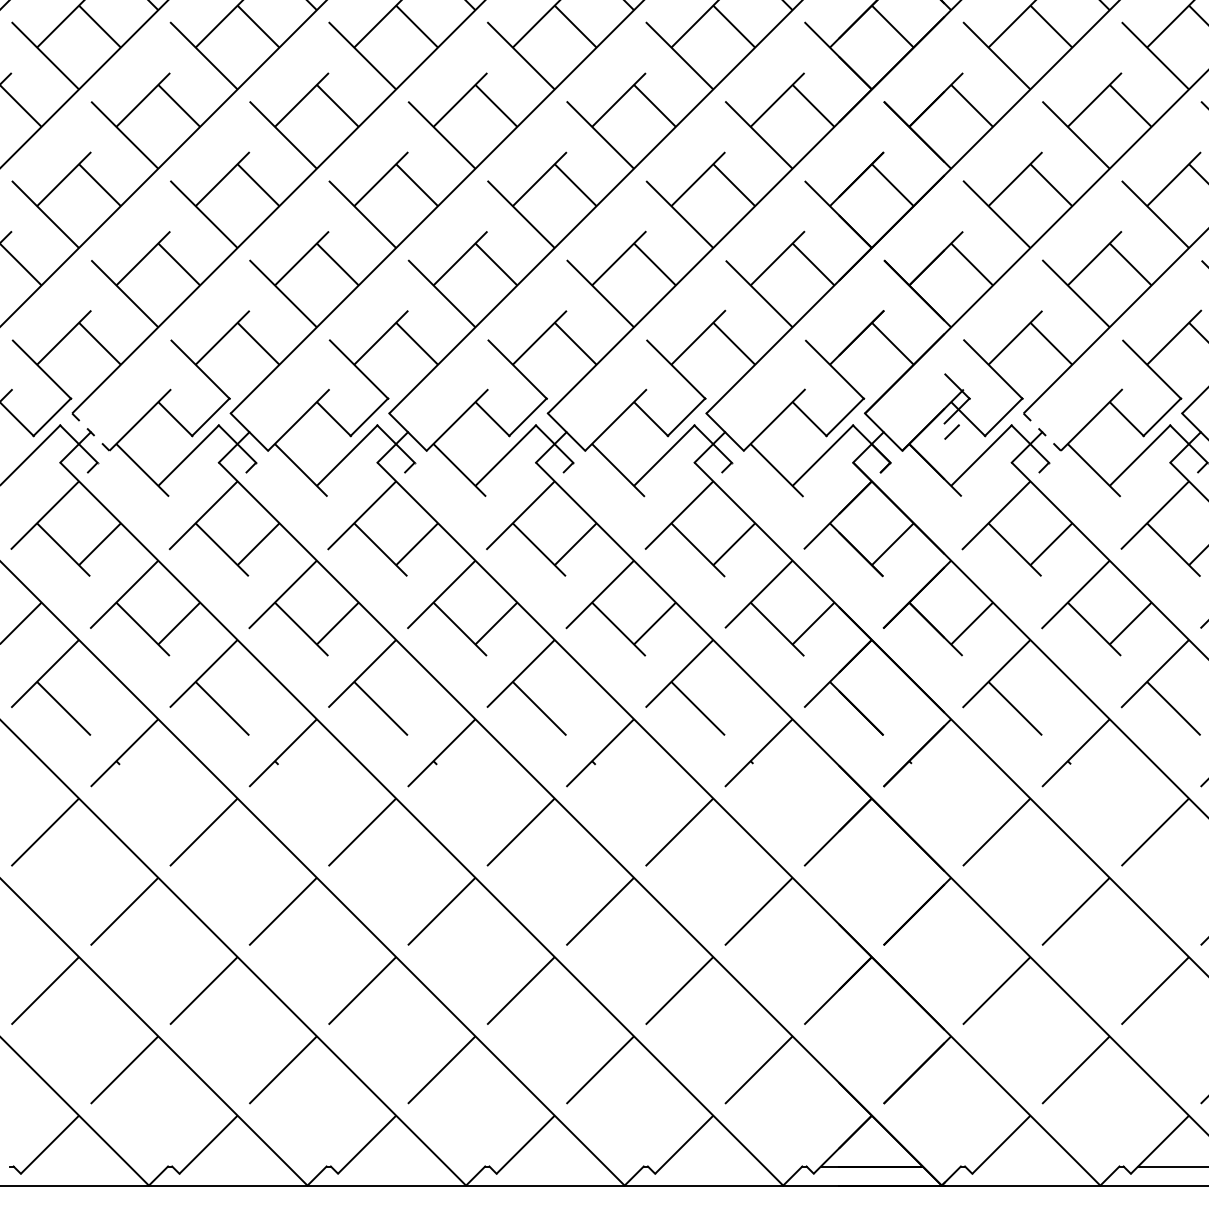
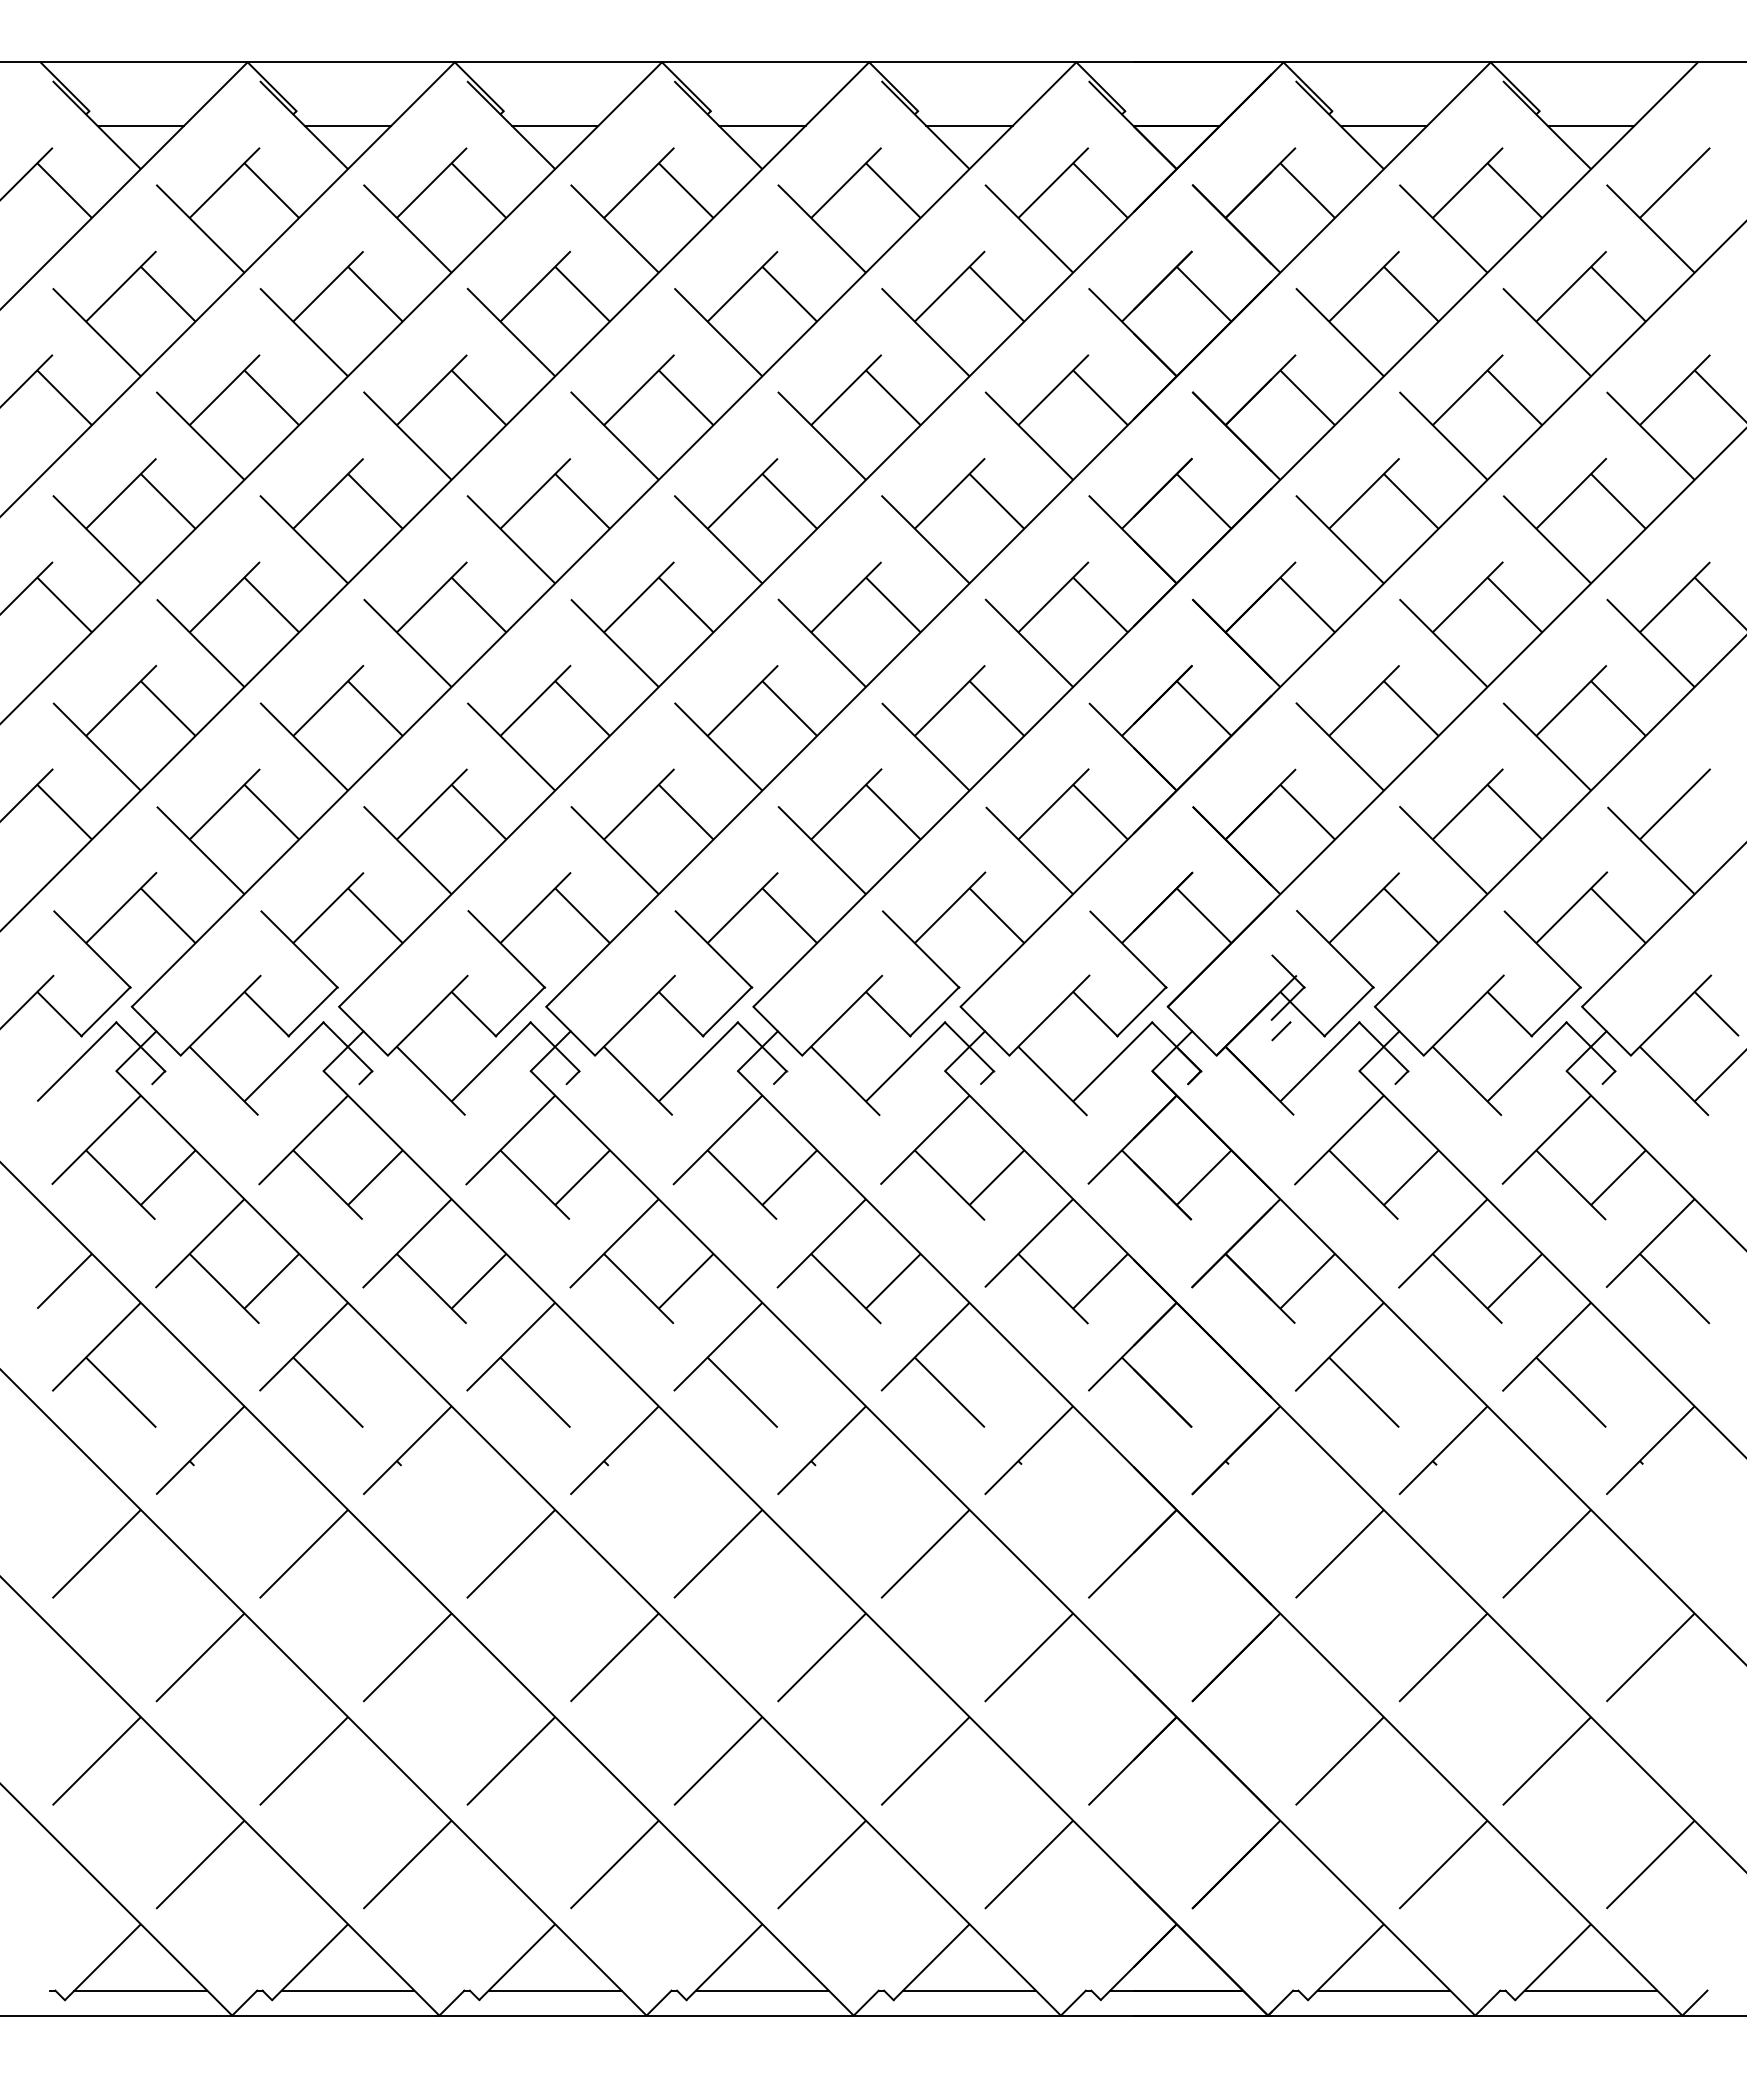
line: (90, 432) -> (156, 1031), dashed -> solid
line: (1042, 432) -> (1399, 1031), dashed -> solid
line: (78, 1166) -> (140, 1990), added
line: (237, 1166) -> (347, 1990), added
line: (395, 1166) -> (554, 1990), added
line: (554, 1166) -> (761, 1990), added
line: (713, 1166) -> (969, 1990), added
line: (1030, 1166) -> (1383, 1990), added

